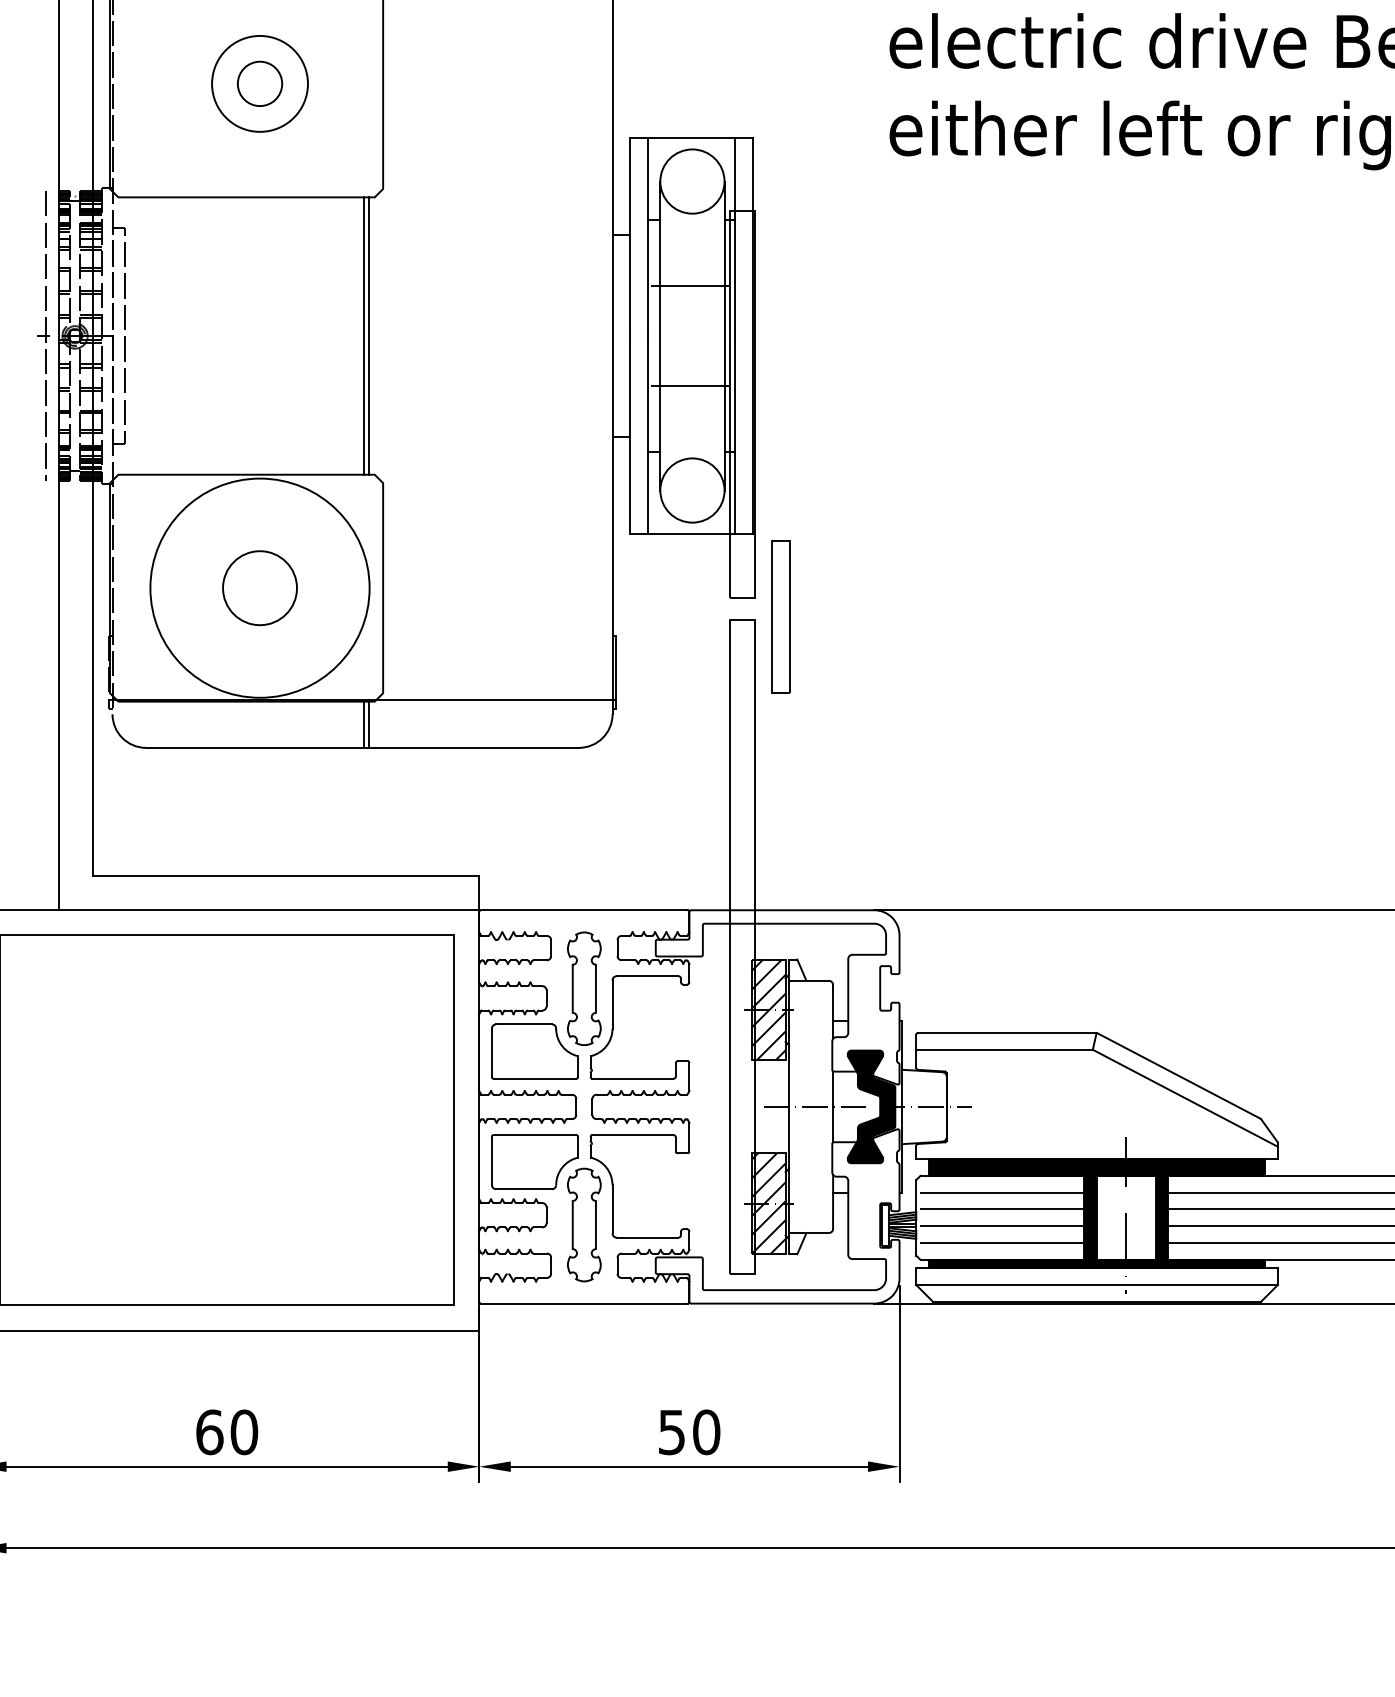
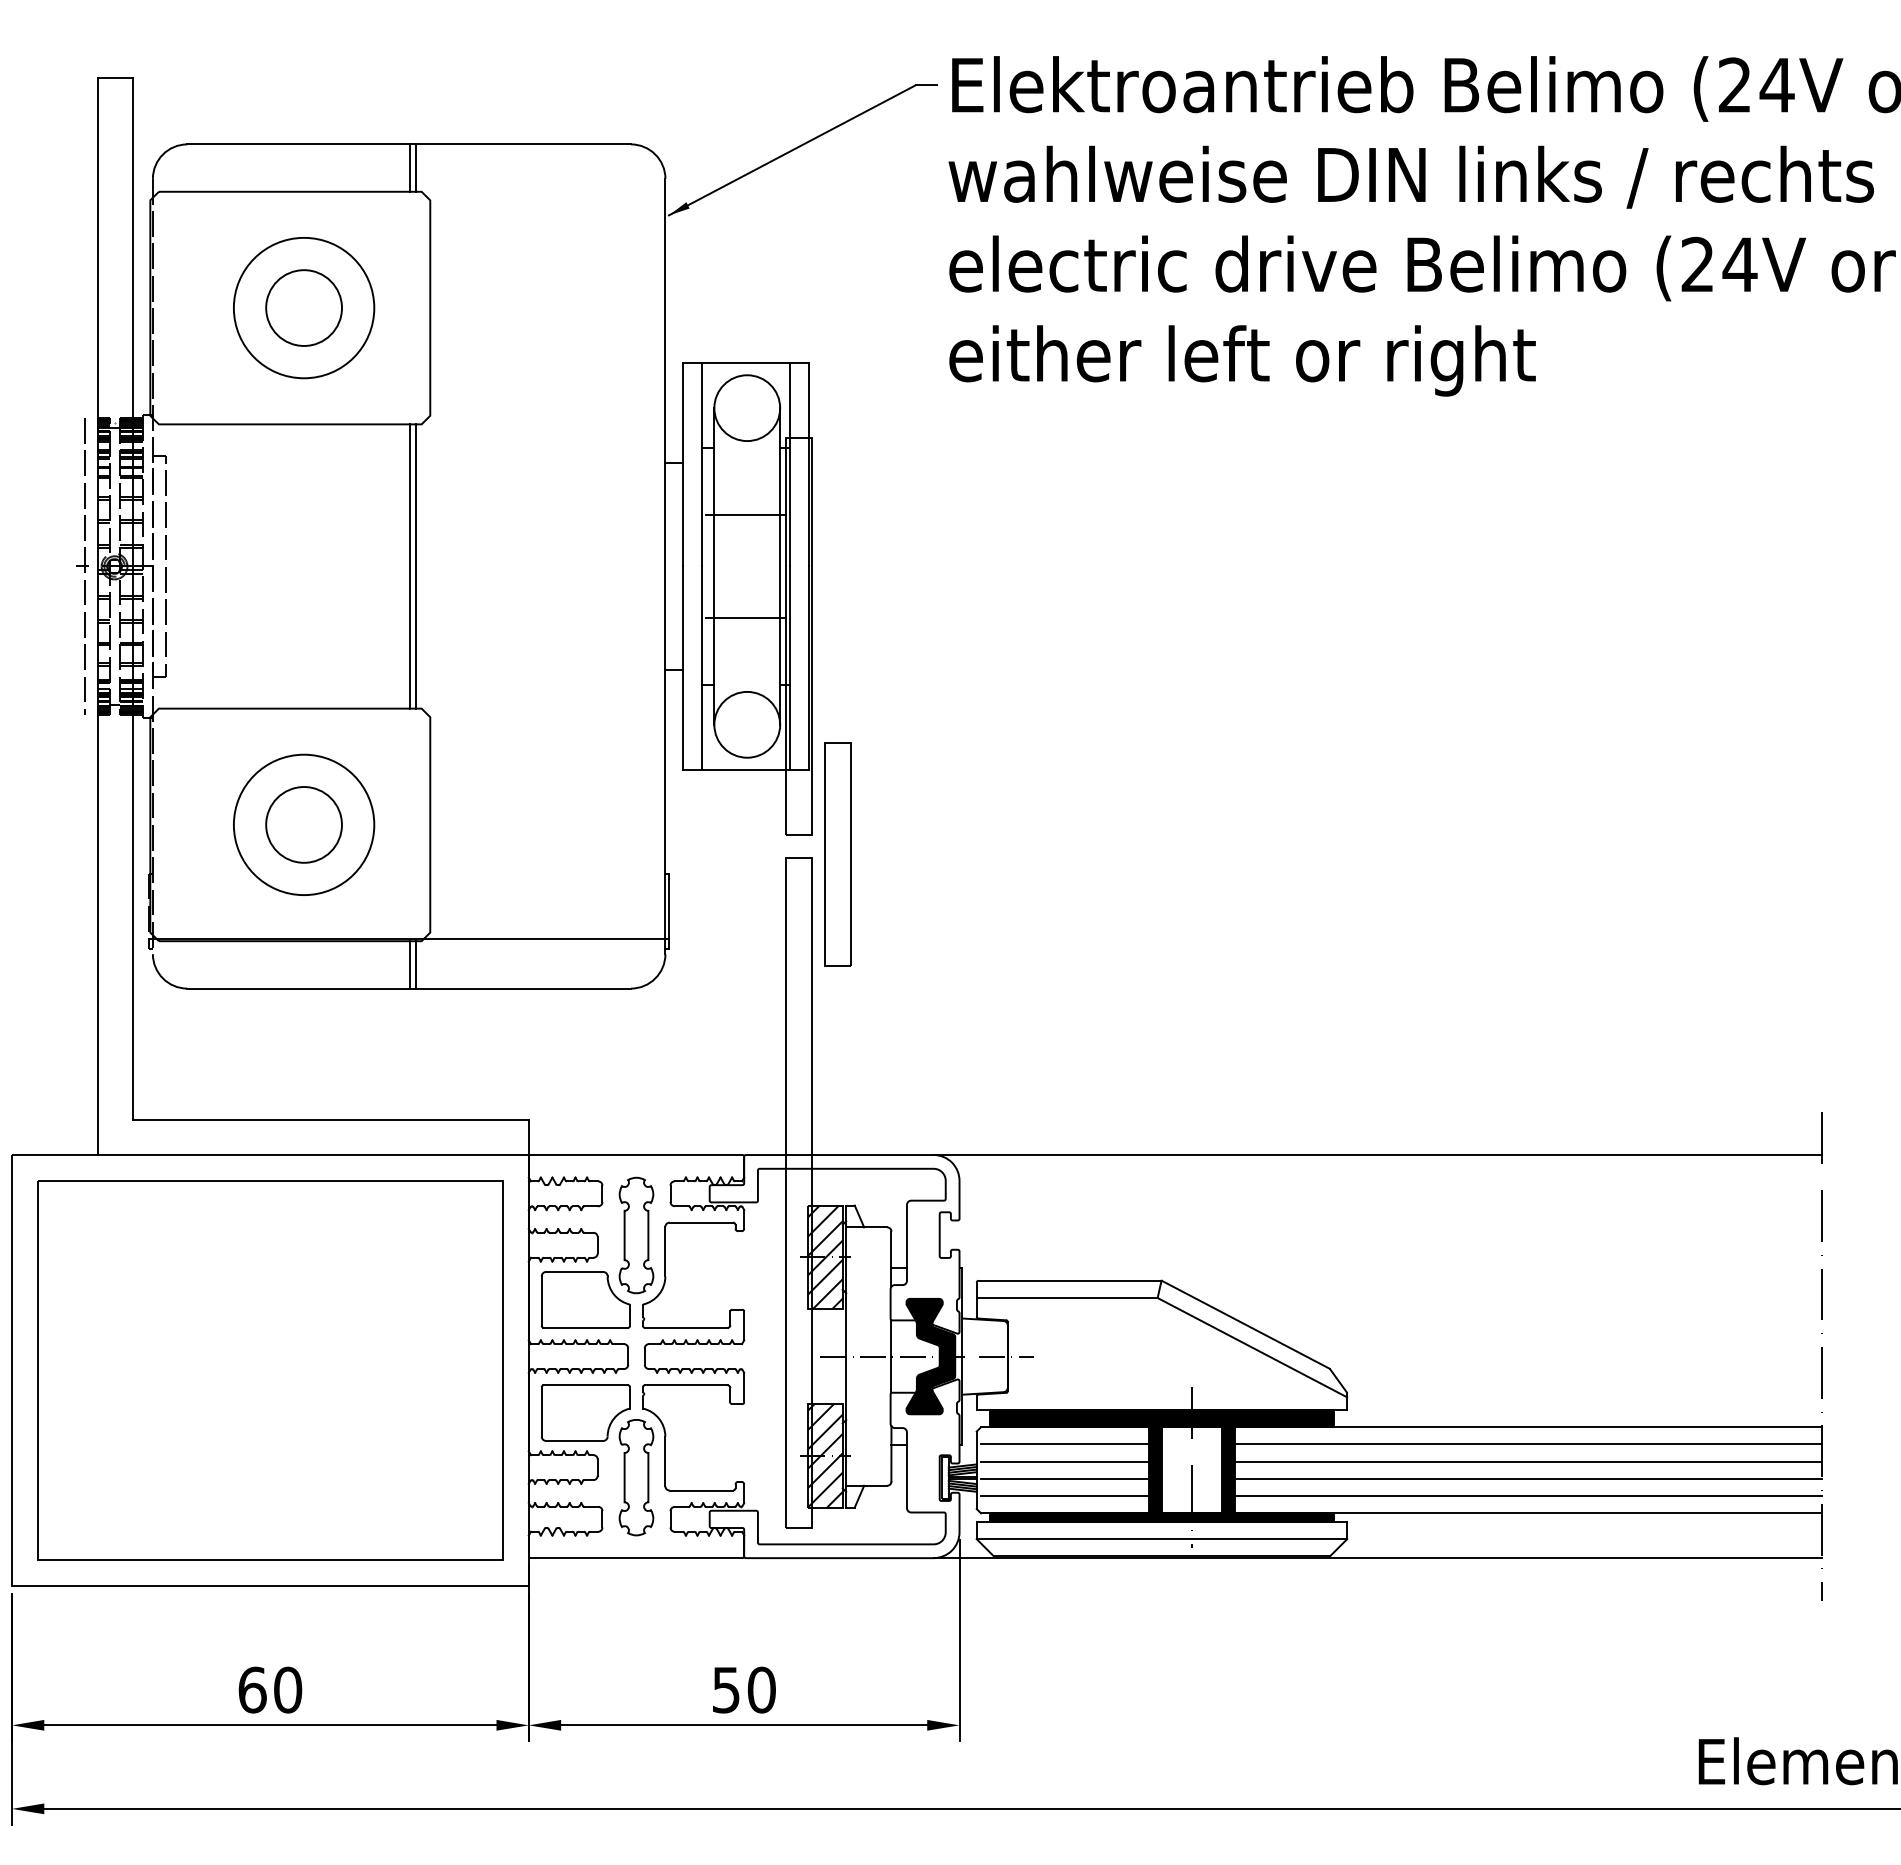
circle: (259, 83) -> (303, 307), size x1.43
circle: (259, 83) -> (303, 307), size x1.67
circle: (259, 587) -> (303, 824), size x0.62
part: (780, 617) -> (837, 854), size x1.43

